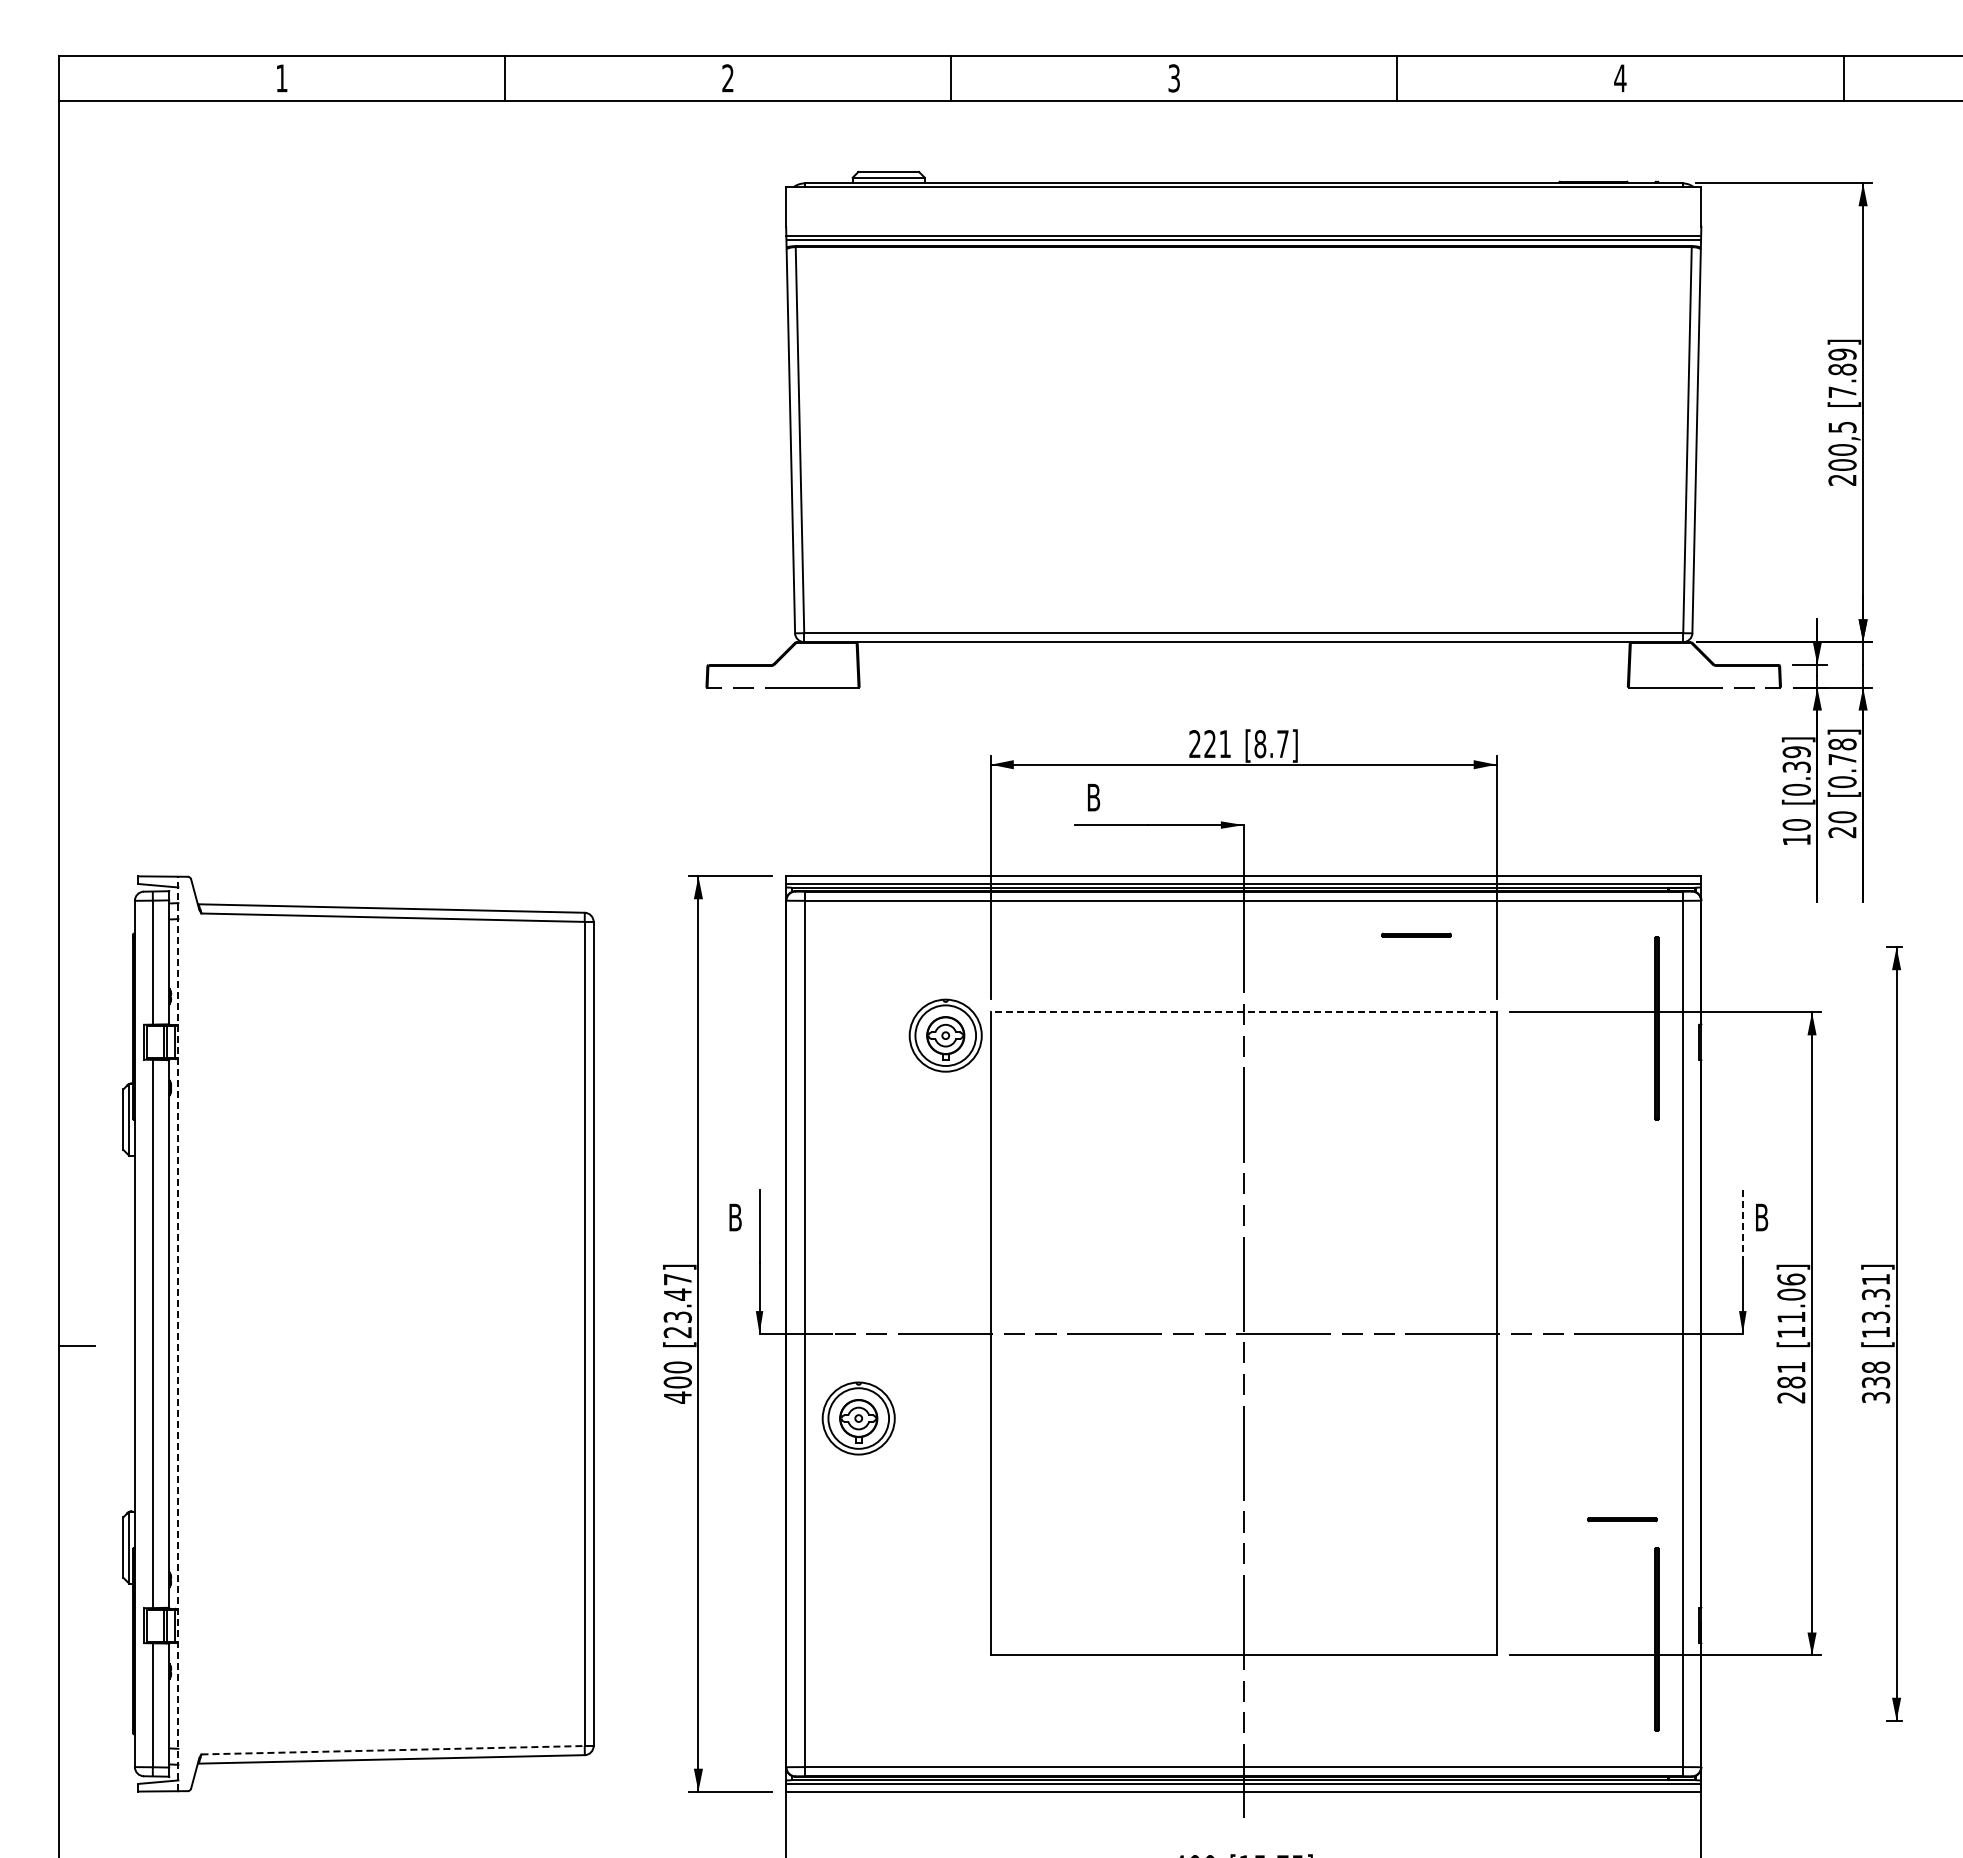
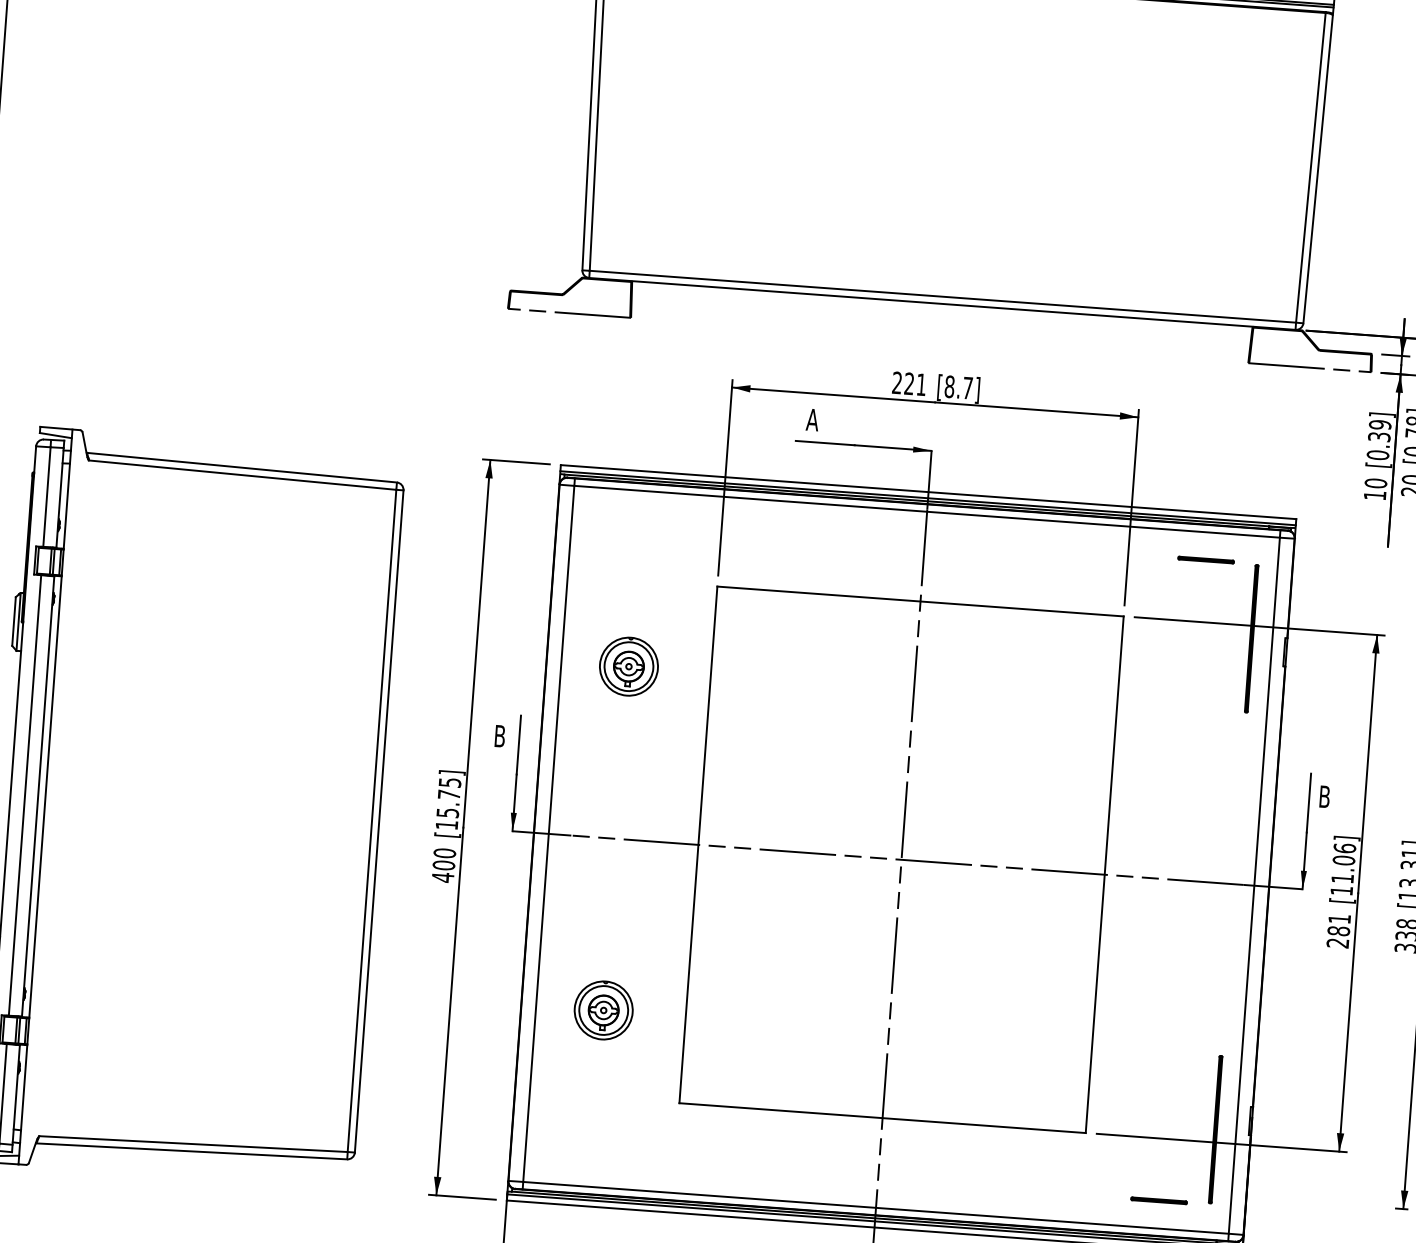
text: (1093, 797) -> (812, 419), B -> A
part: (1416, 934) -> (1206, 559), moved
line: (1243, 1012) -> (920, 601), dashed -> solid
part: (945, 1035) -> (628, 666), moved
line: (1742, 1226) -> (1308, 802), dashed -> solid
text: (677, 1306) -> (448, 804), [23.47] -> [15.75]
line: (178, 1333) -> (45, 796), dashed -> solid
part: (858, 1418) -> (603, 1010), moved
part: (1622, 1519) -> (1159, 1200), moved
line: (393, 1750) -> (193, 1144), dashed -> solid

